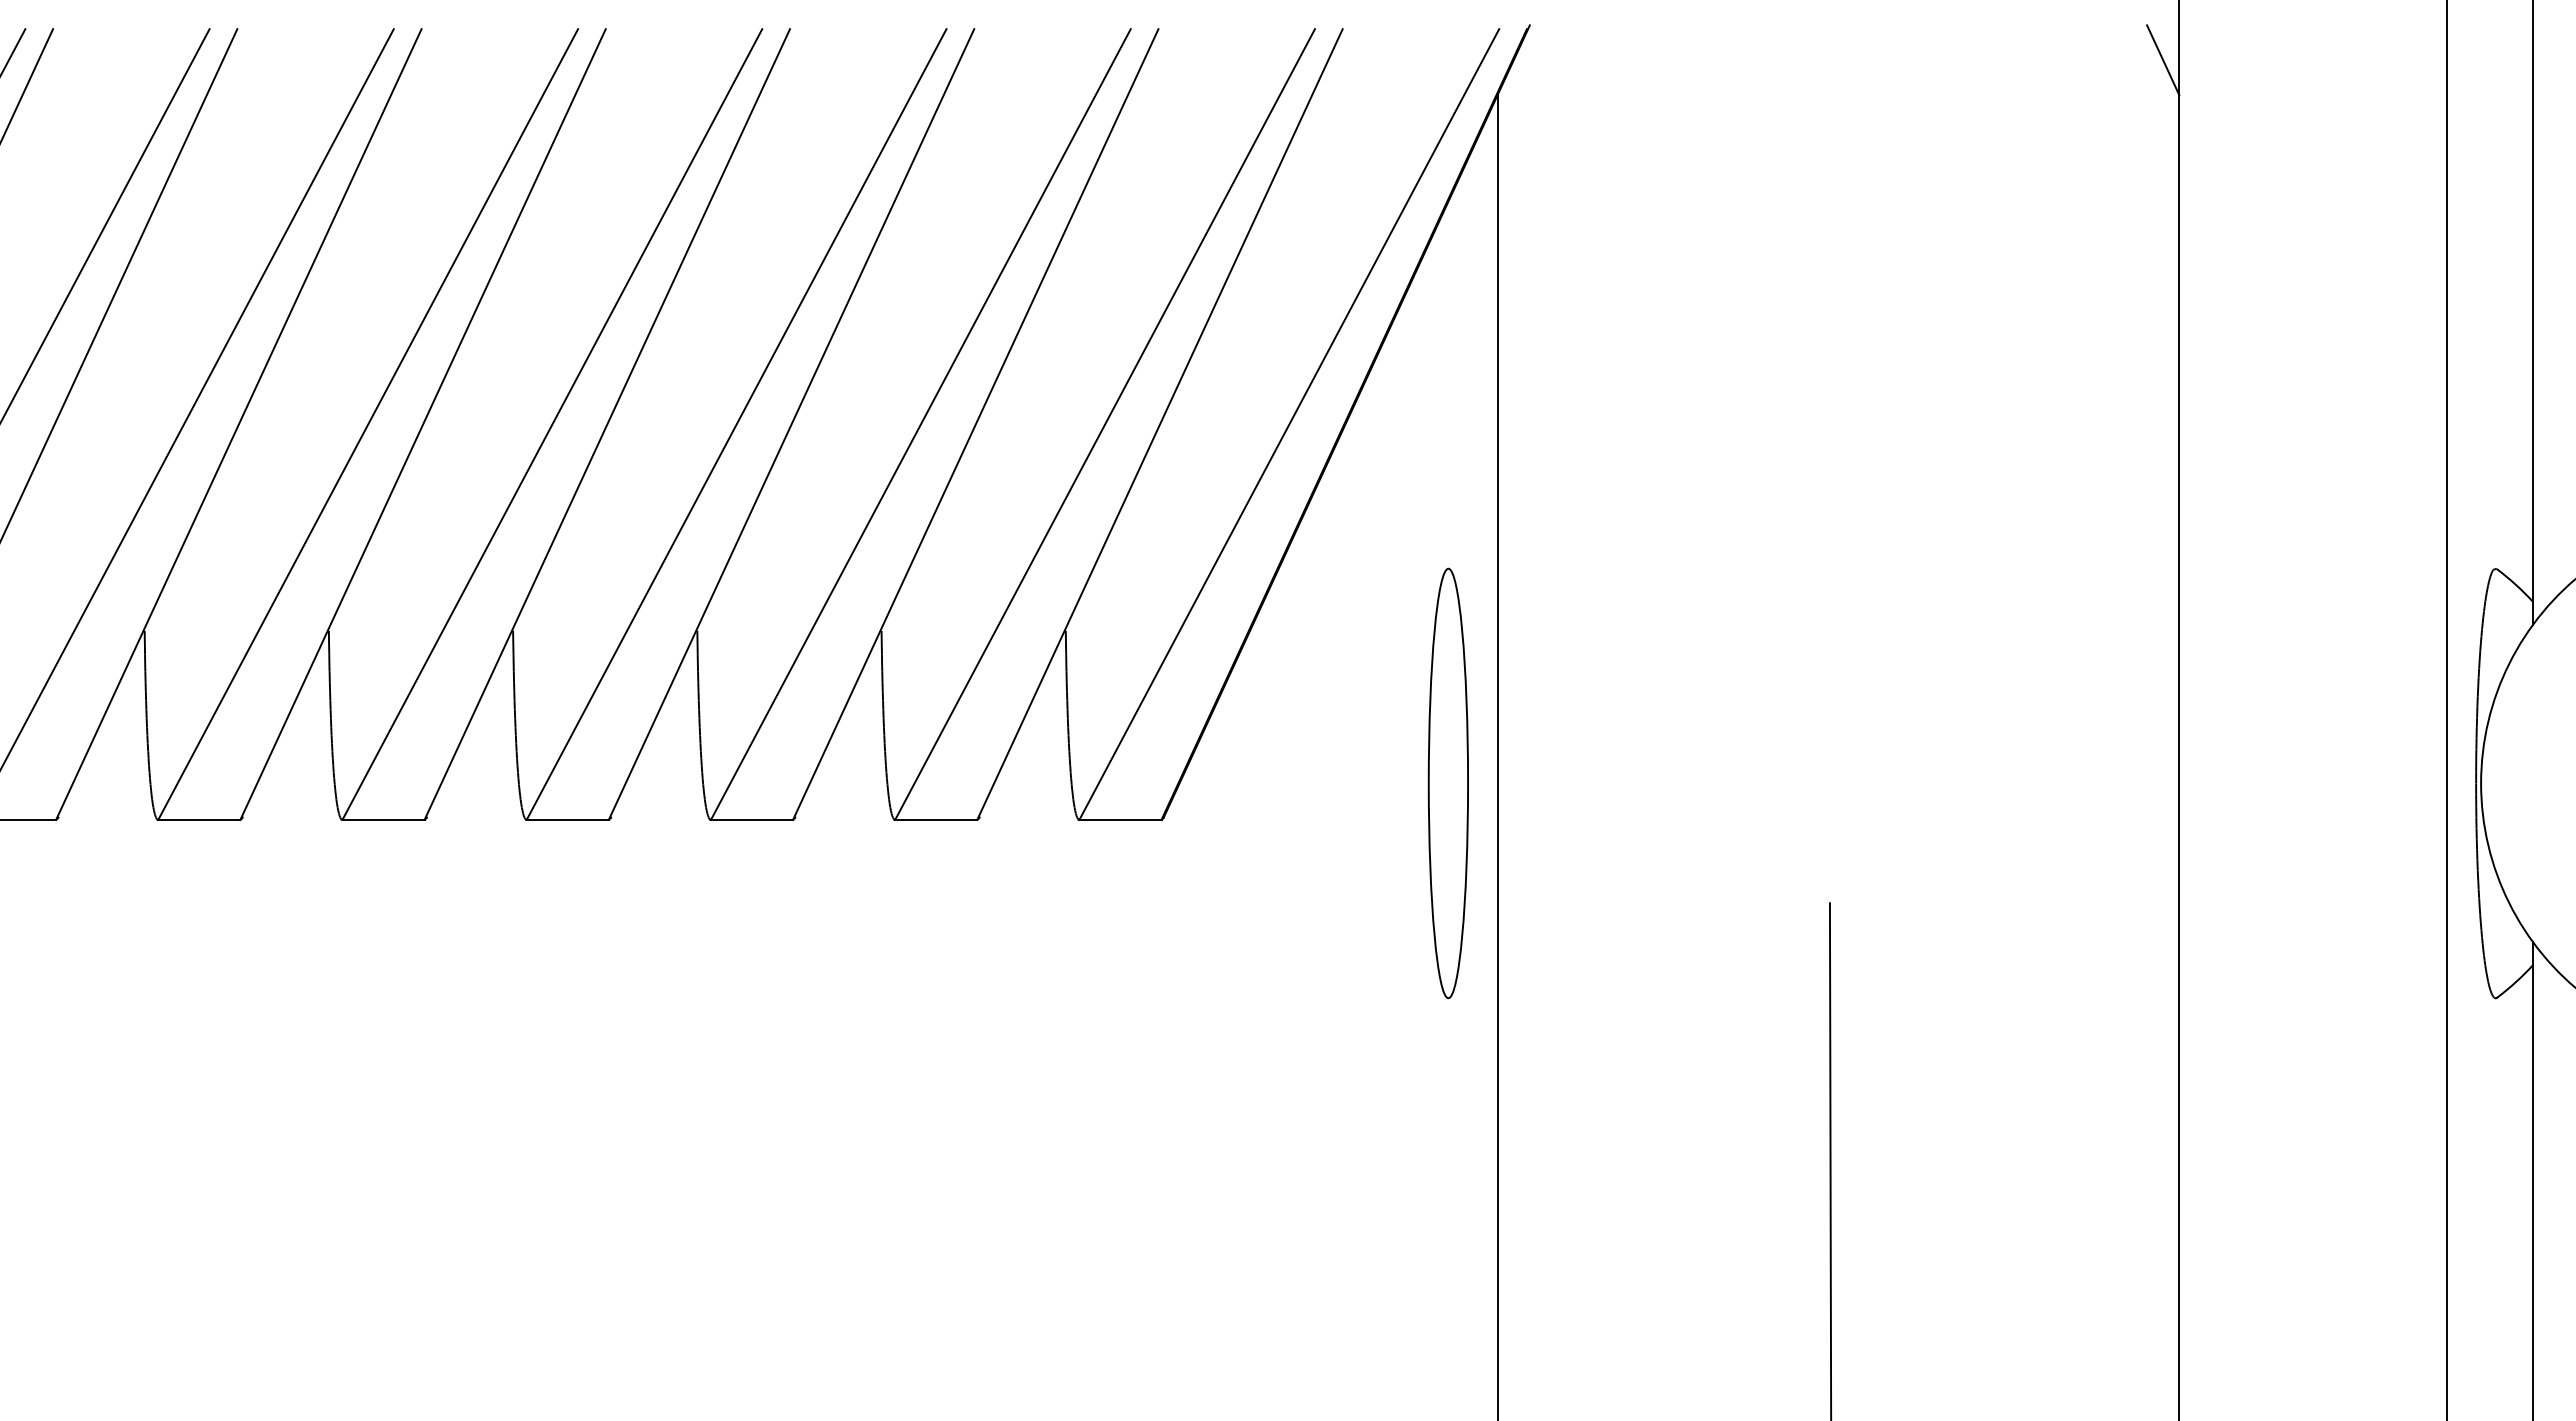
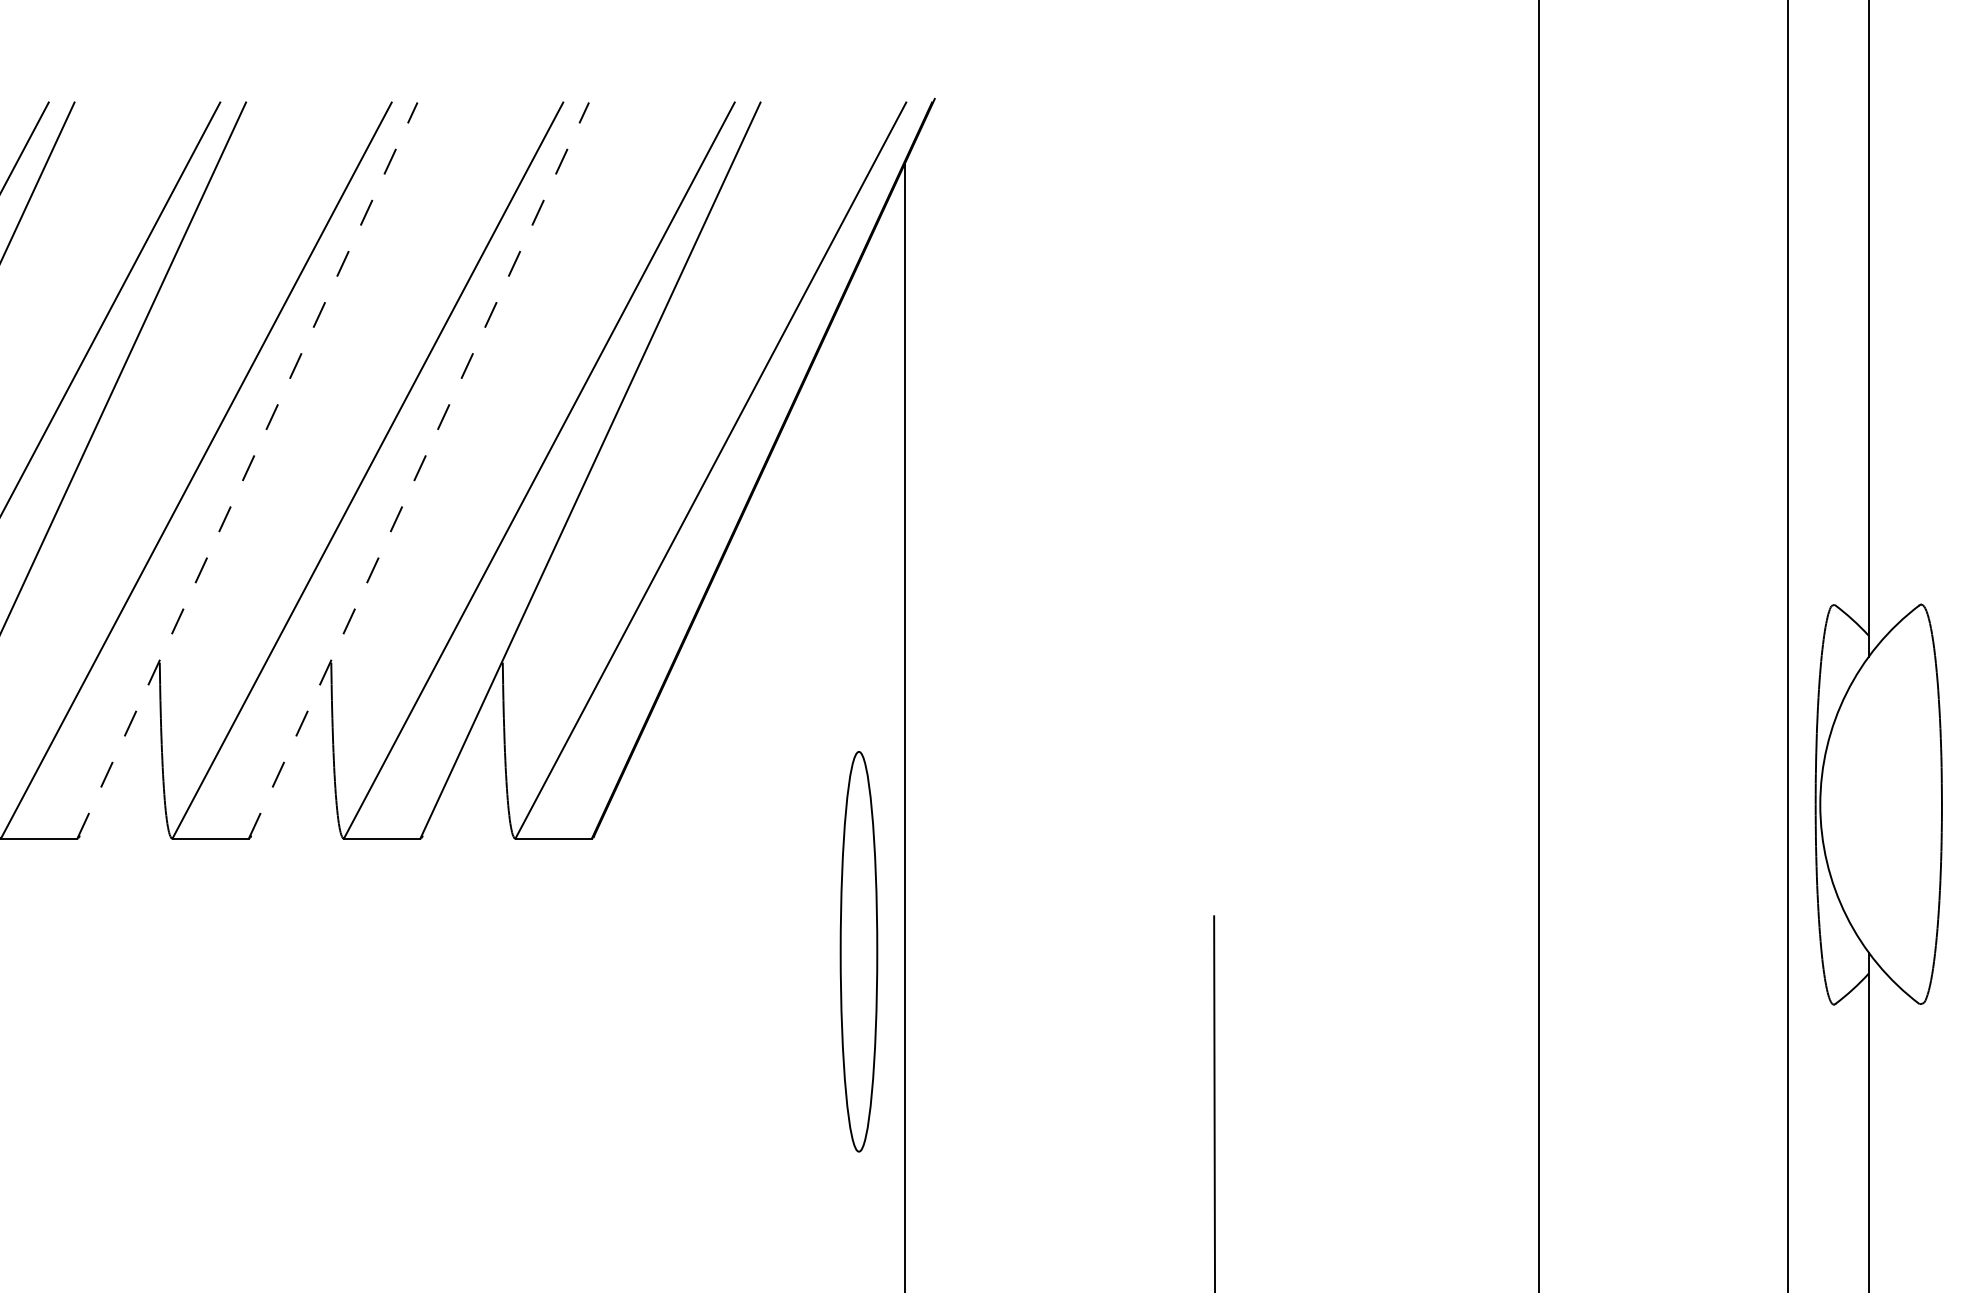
line: (2163, 60) -> (1524, 131), removed
line: (791, 424) -> (247, 470), solid -> dashed
line: (975, 424) -> (418, 470), solid -> dashed
part: (1447, 783) -> (858, 951), moved

